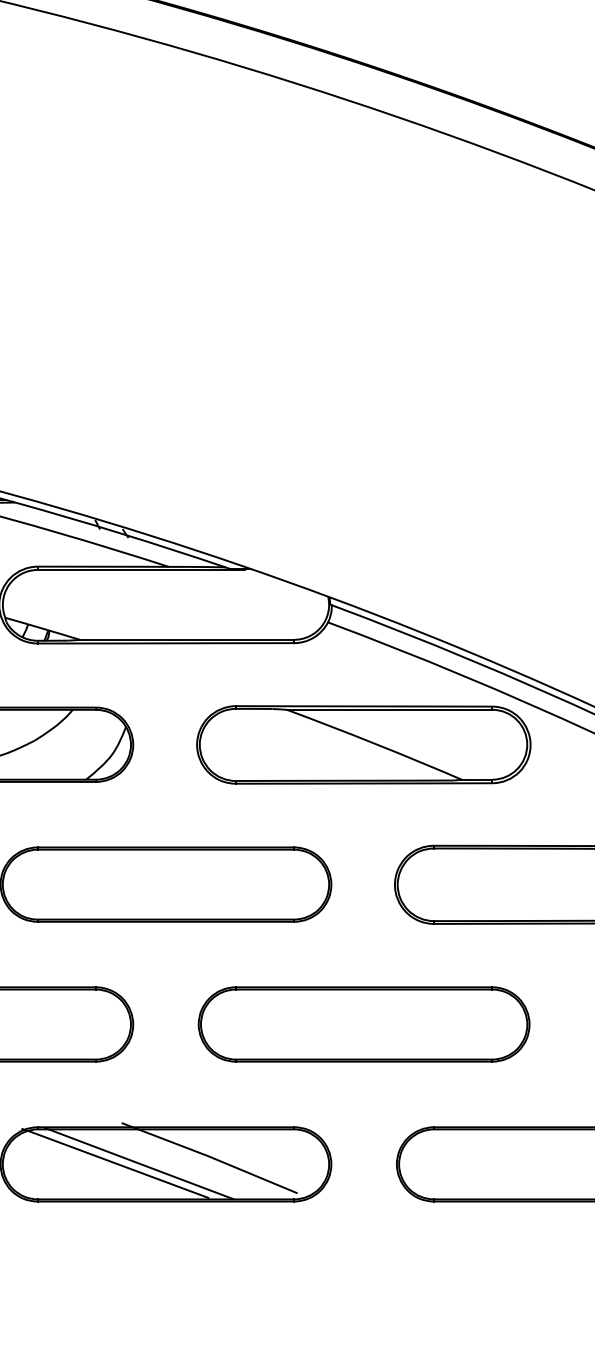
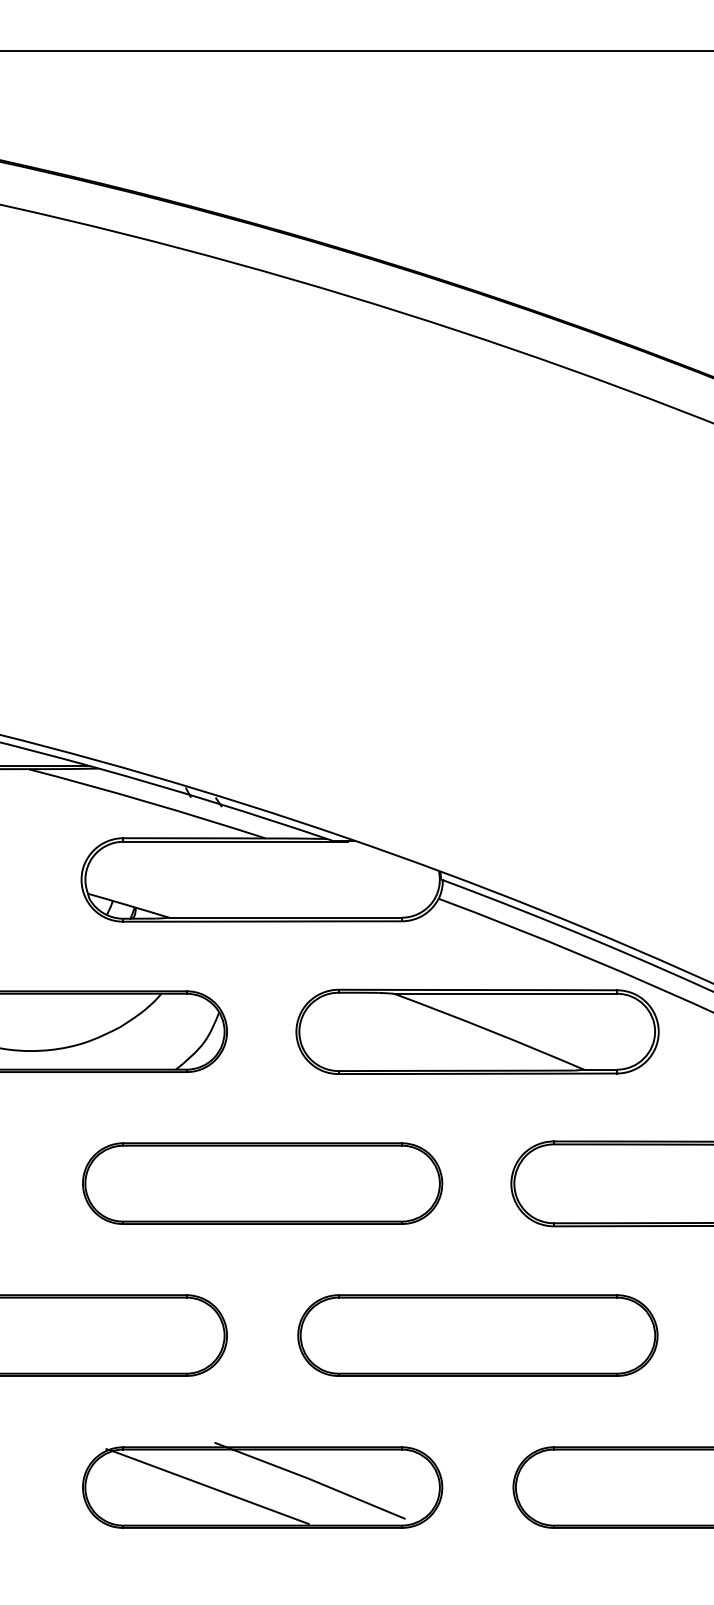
line: (139, 1163) -> (233, 1486), removed

